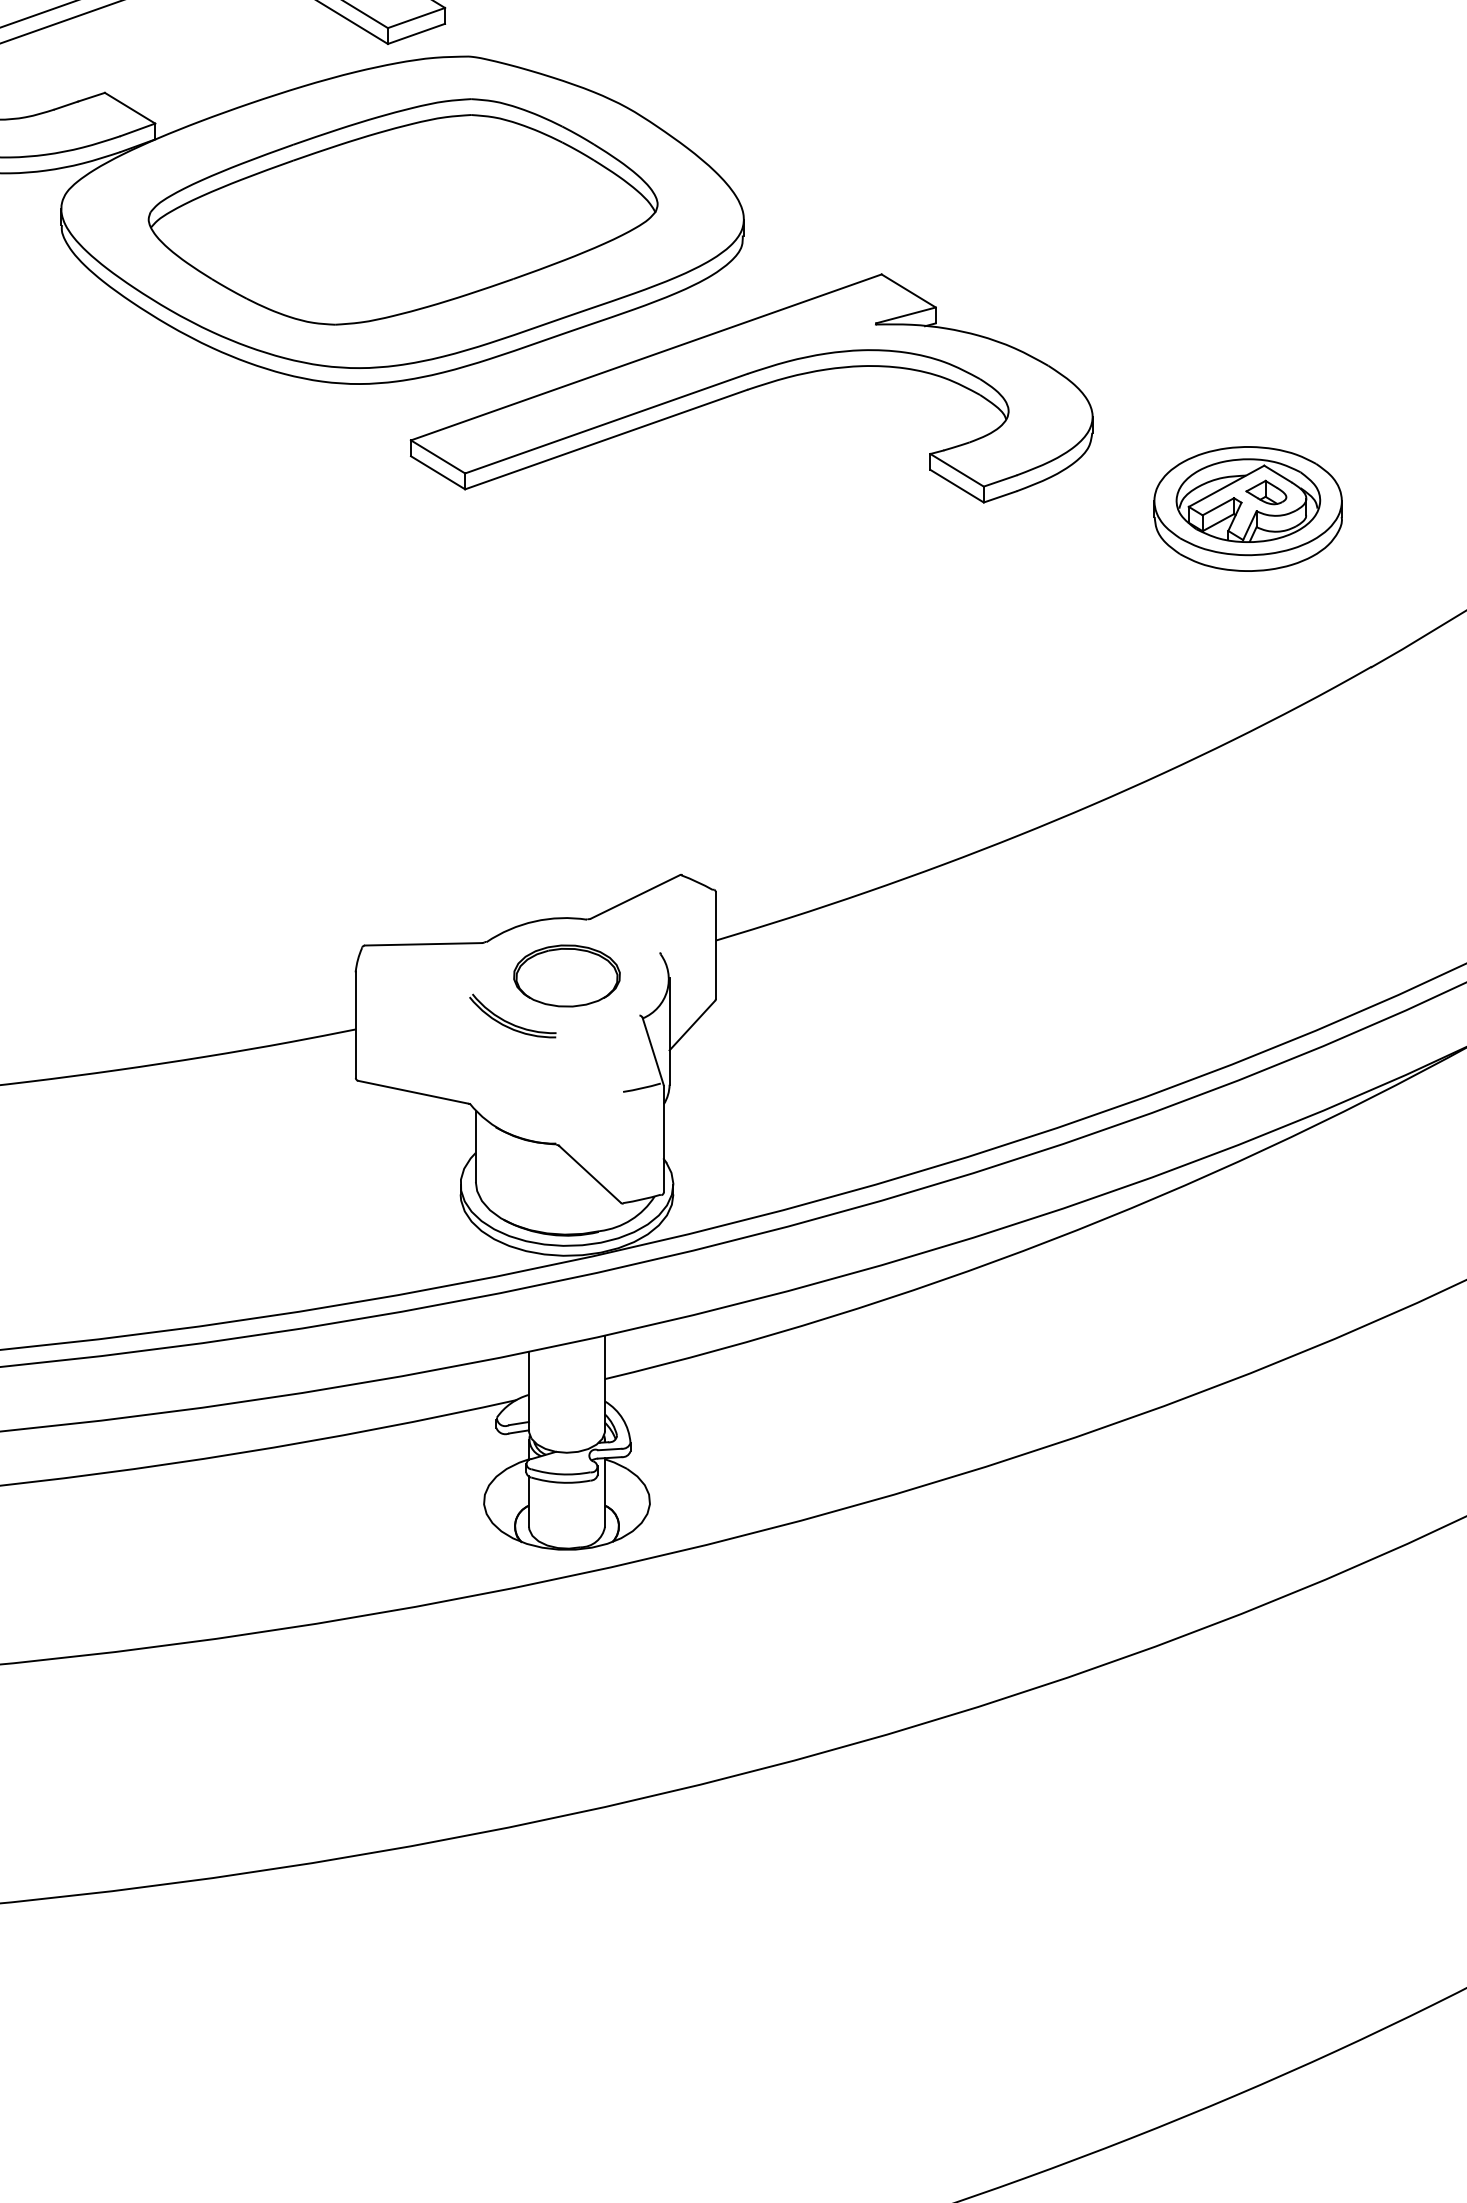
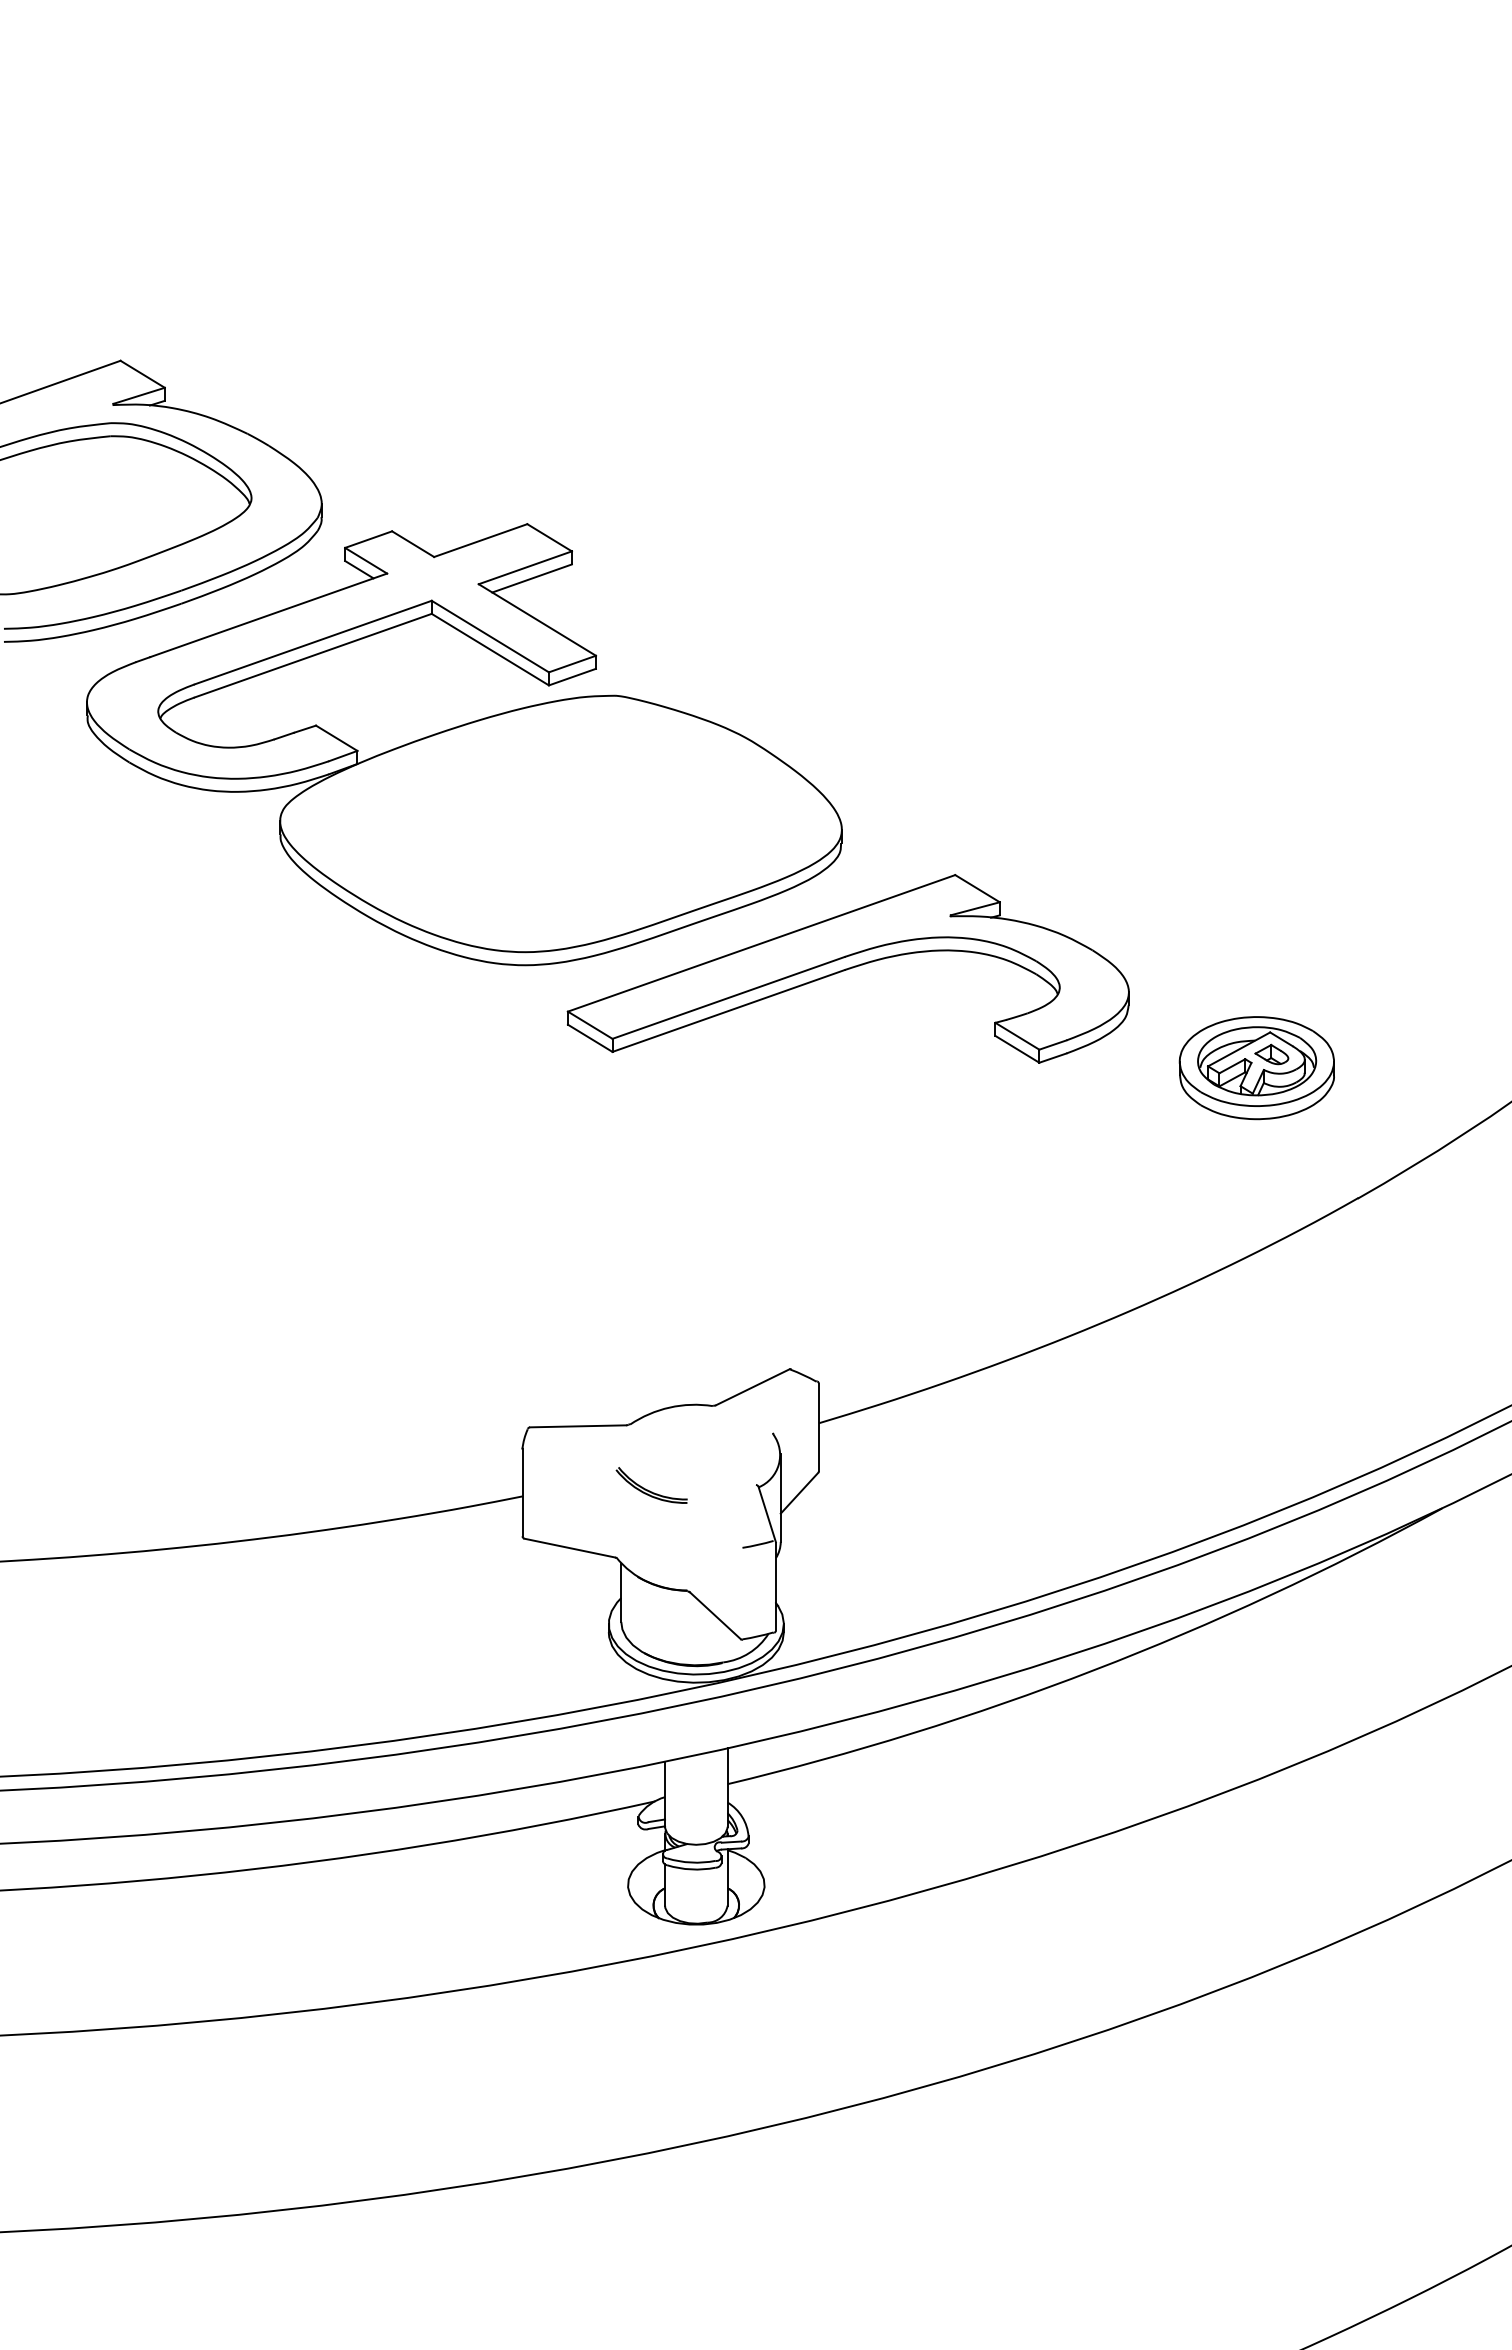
part: (403, 211) -> (561, 823), removed
part: (567, 976) -> (696, 1452), removed

